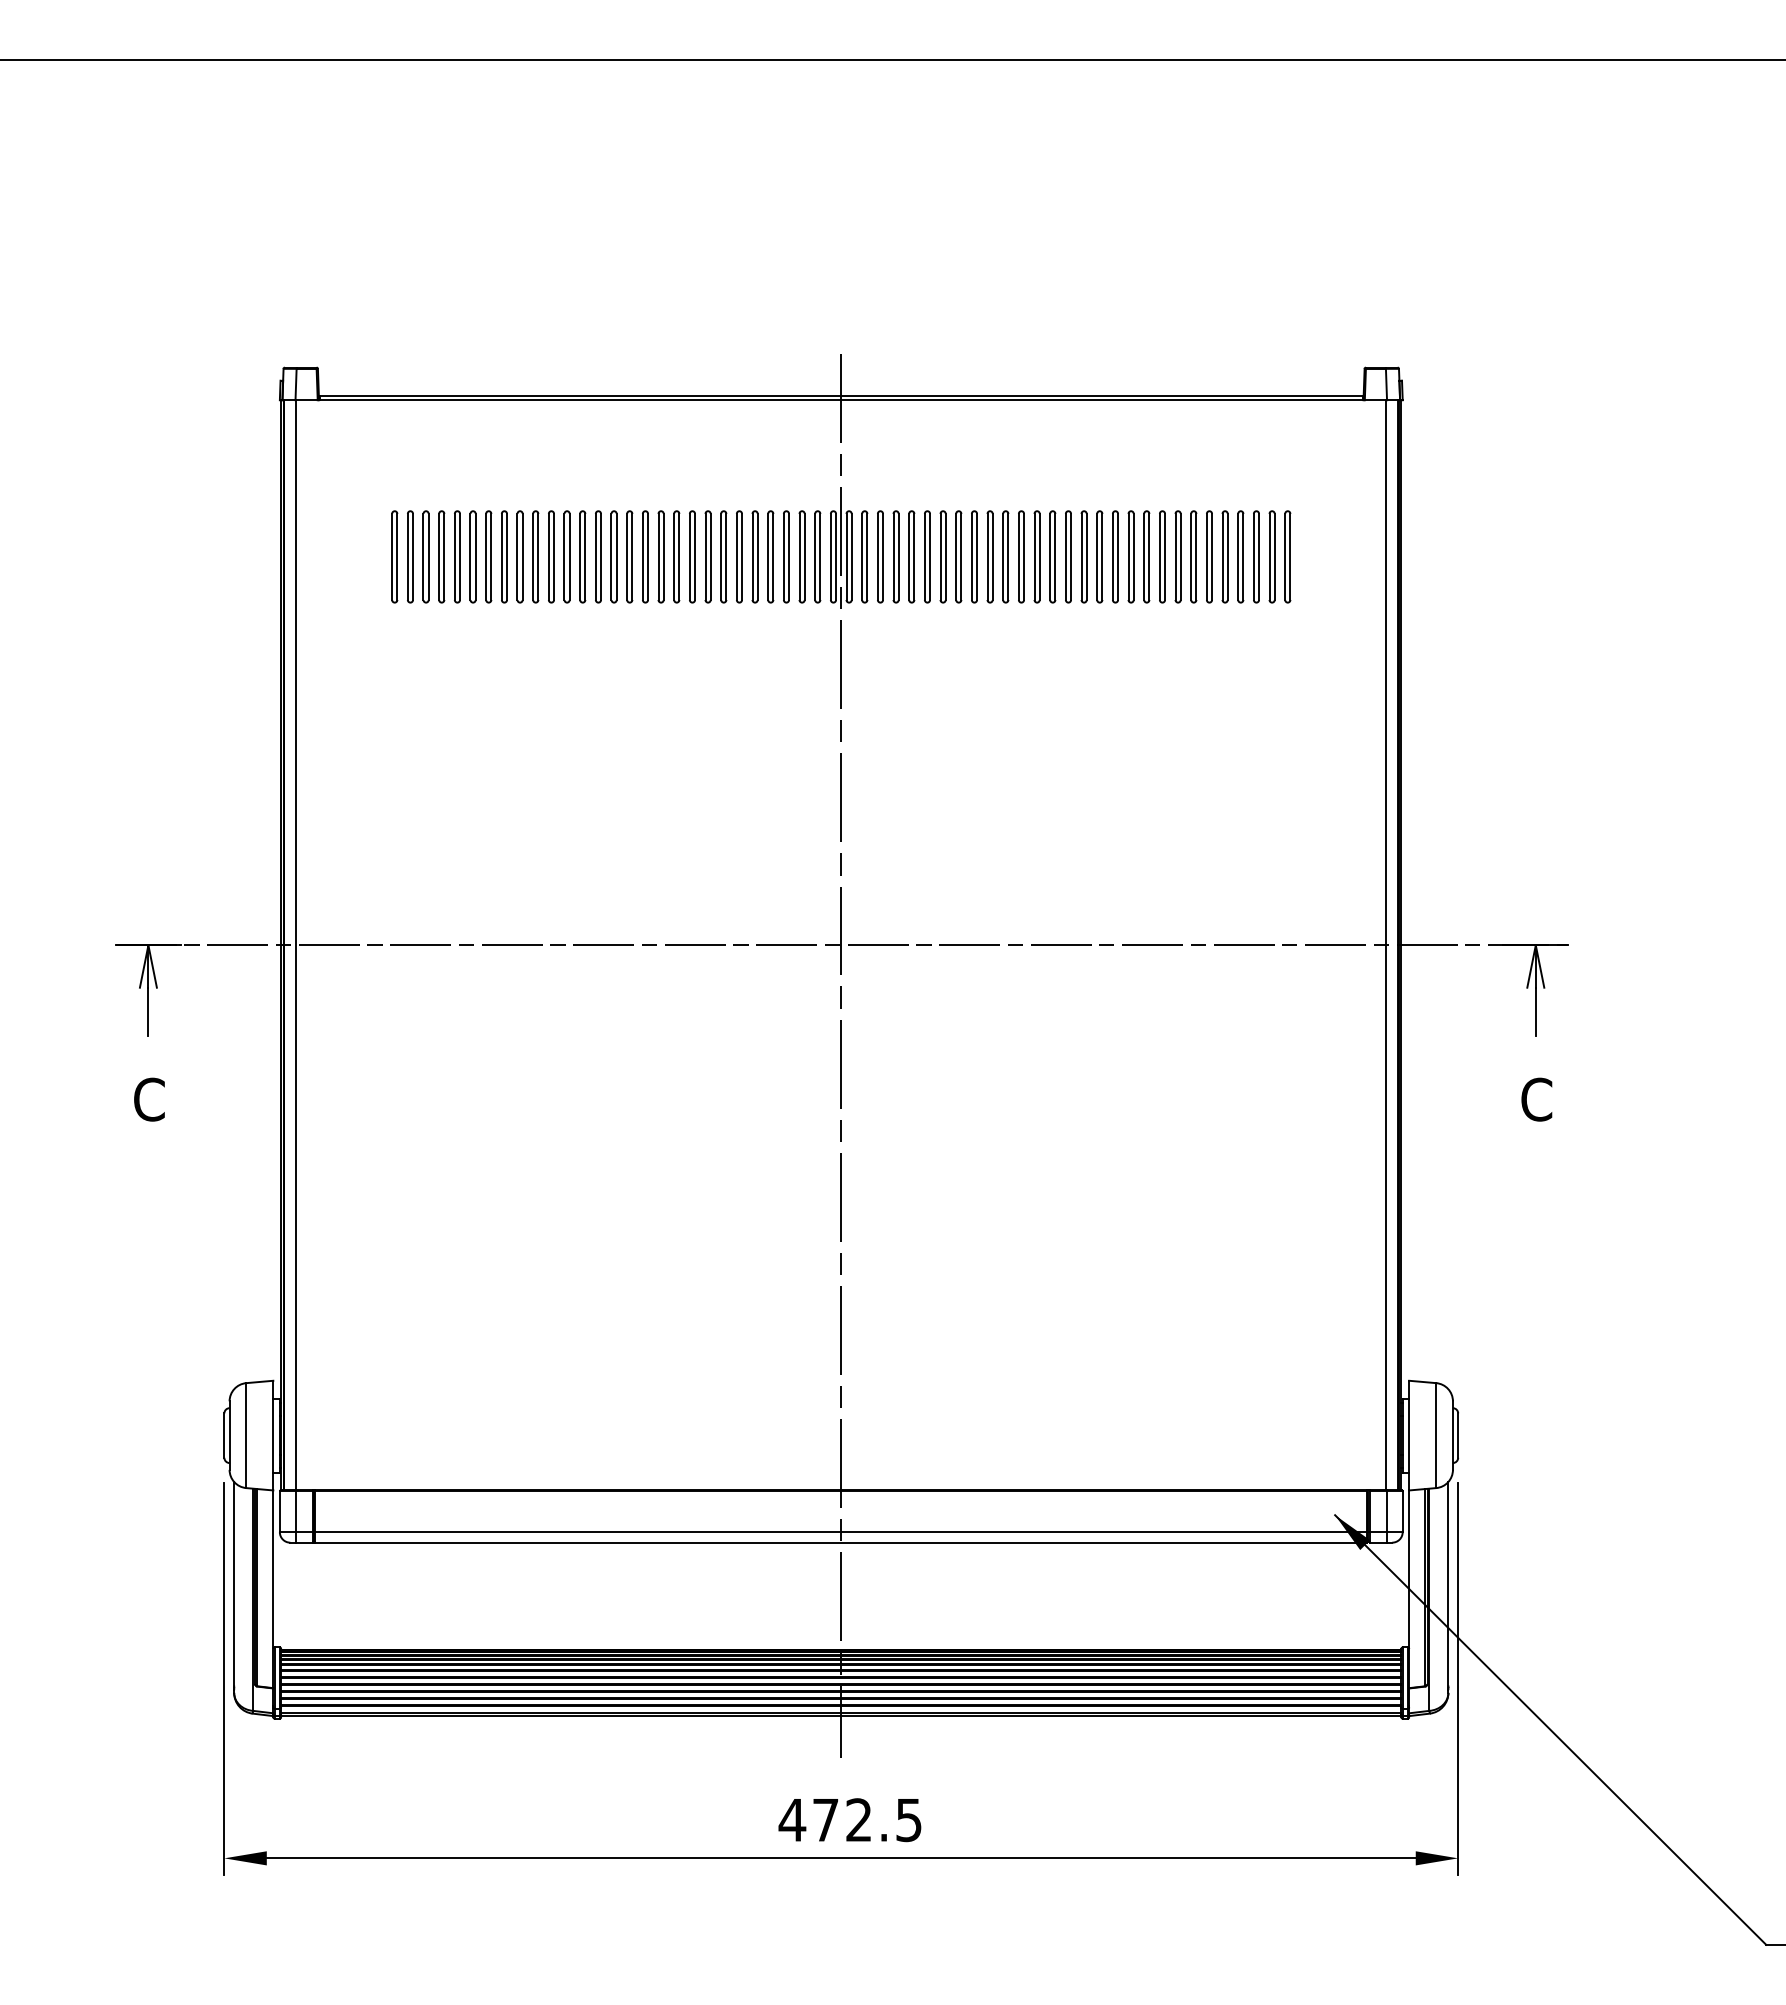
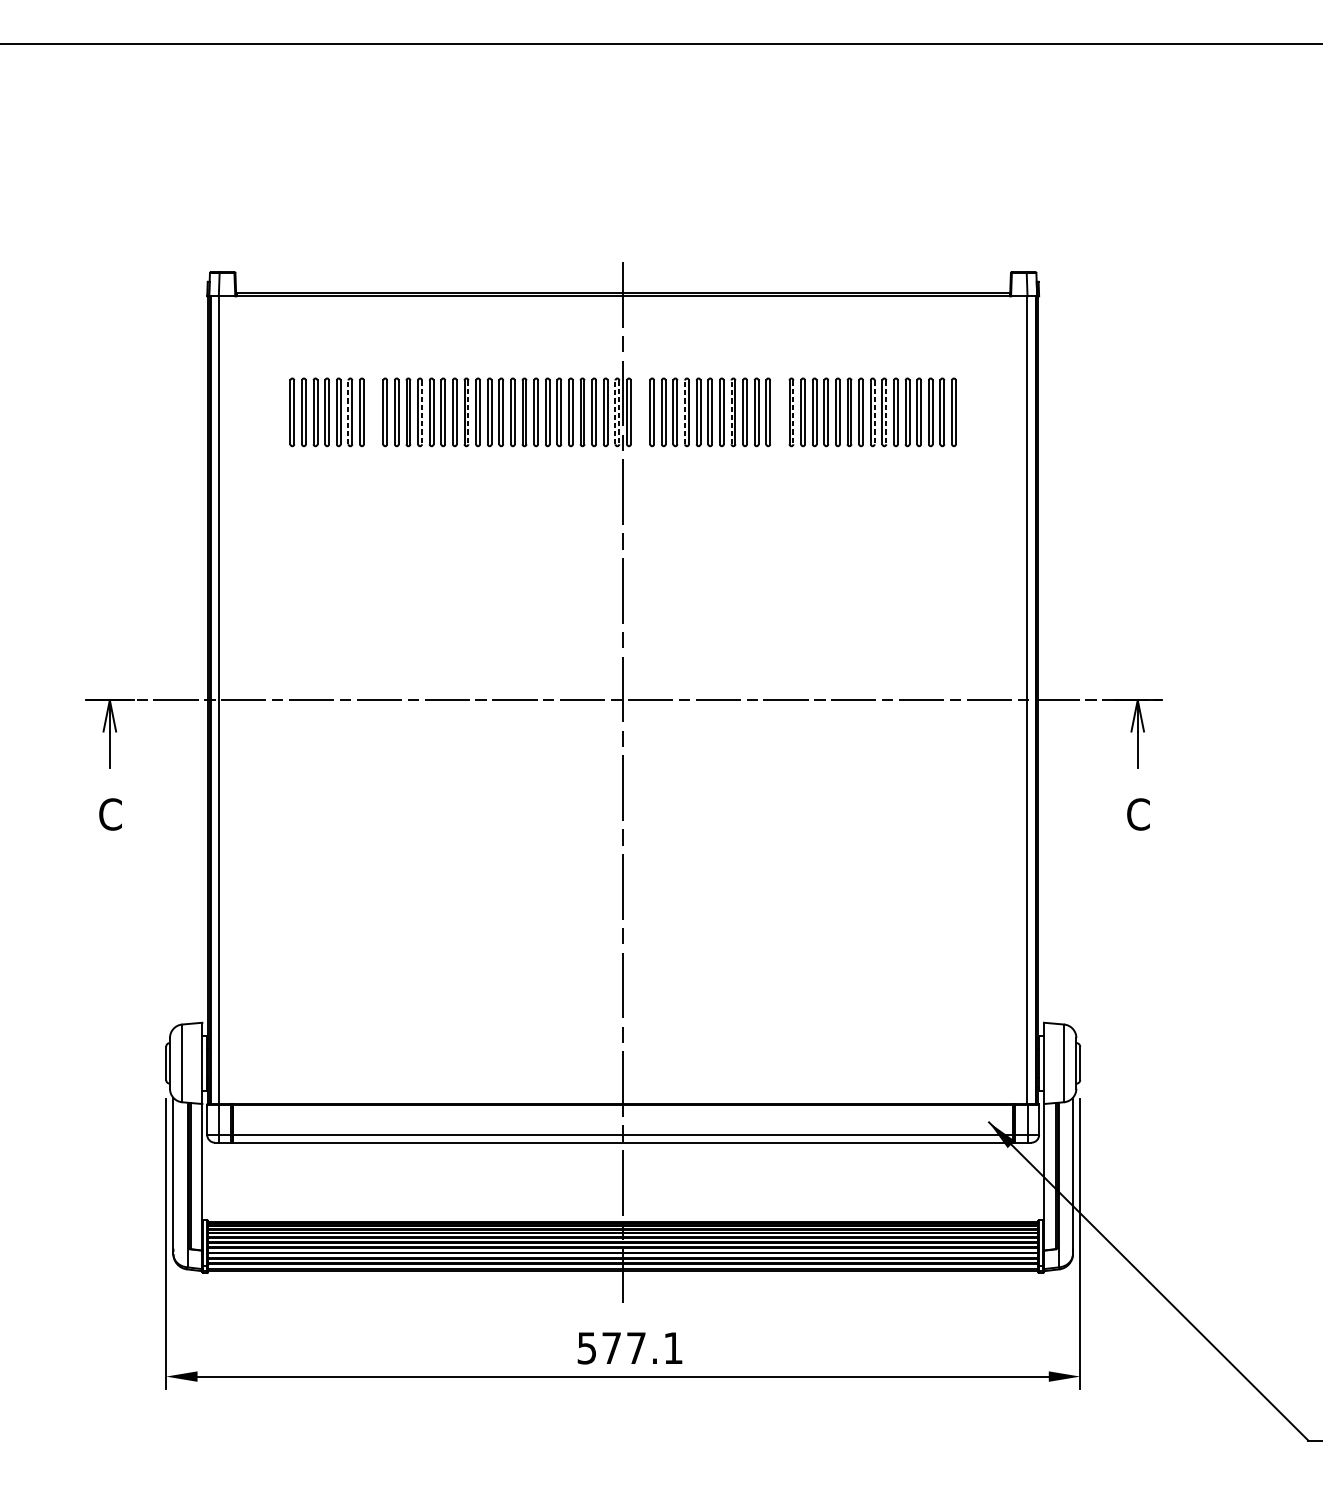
line: (470, 556) -> (348, 412), solid -> dashed
part: (504, 556) -> (373, 412), removed
line: (830, 556) -> (615, 412), solid -> dashed
part: (864, 556) -> (640, 412), removed
line: (924, 556) -> (684, 412), solid -> dashed
line: (987, 556) -> (731, 412), solid -> dashed
part: (1052, 556) -> (779, 412), removed
line: (569, 557) -> (421, 412), solid -> dashed
line: (632, 557) -> (468, 412), solid -> dashed
line: (836, 557) -> (619, 412), solid -> dashed
line: (1071, 557) -> (793, 412), solid -> dashed
line: (1180, 557) -> (874, 412), solid -> dashed
line: (1196, 557) -> (886, 412), solid -> dashed
text: (849, 1820) -> (629, 1348), 472.5 -> 577.1

